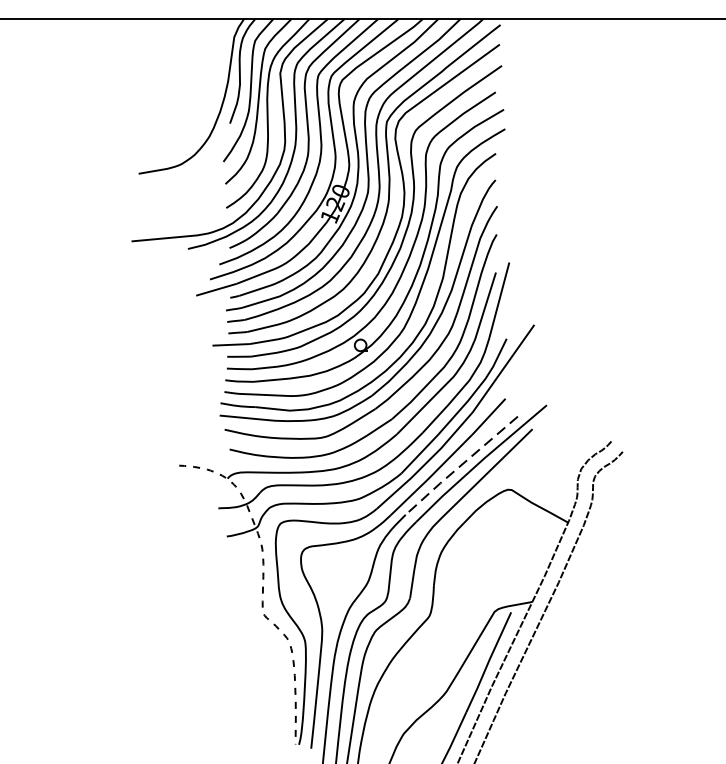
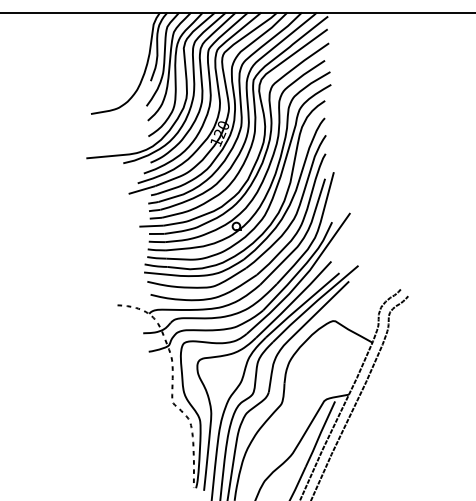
line: (461, 465) -> (302, 305), dashed -> solid

